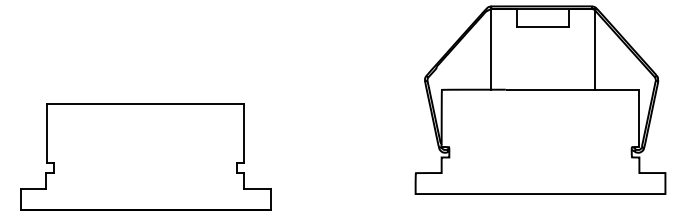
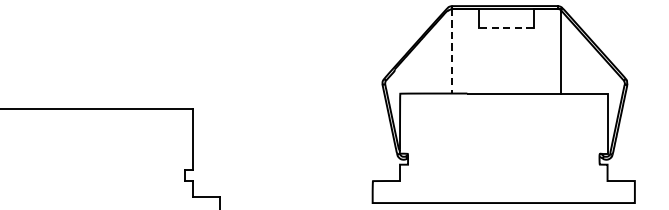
line: (542, 26) -> (505, 27), solid -> dashed
line: (490, 49) -> (451, 51), solid -> dashed

